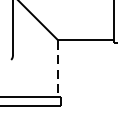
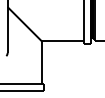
line: (57, 69) -> (41, 63), dashed -> solid

